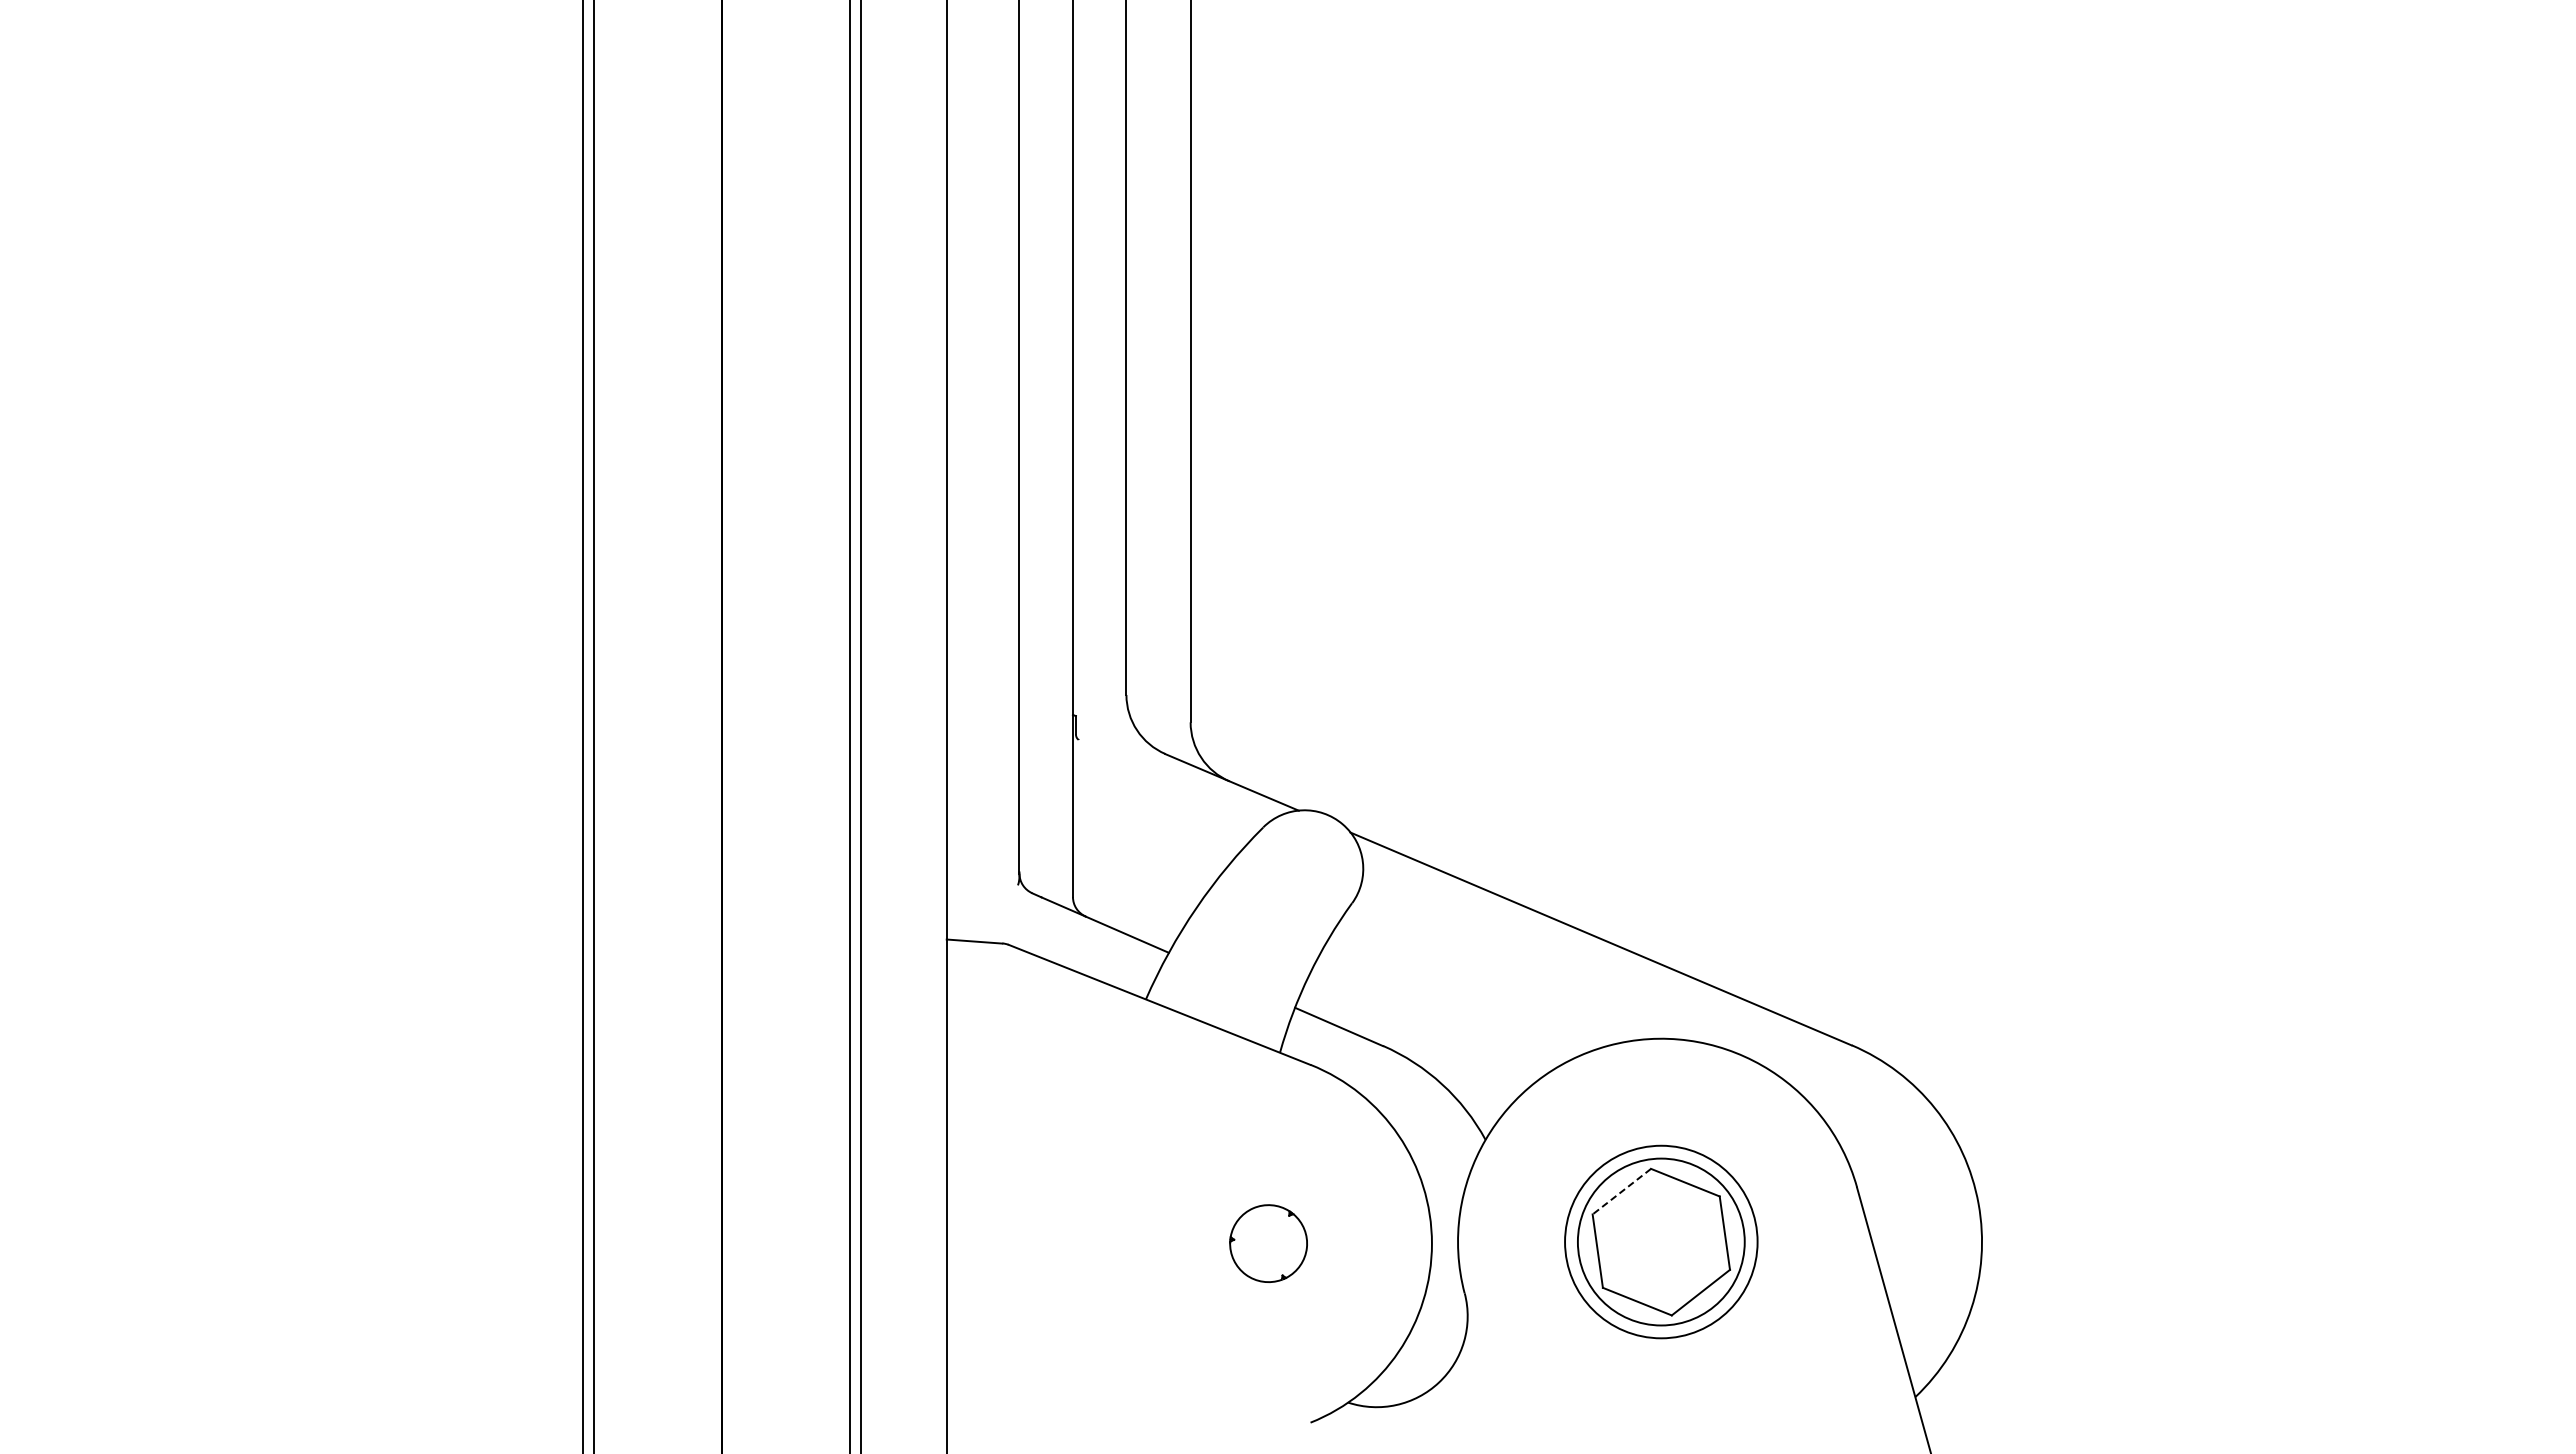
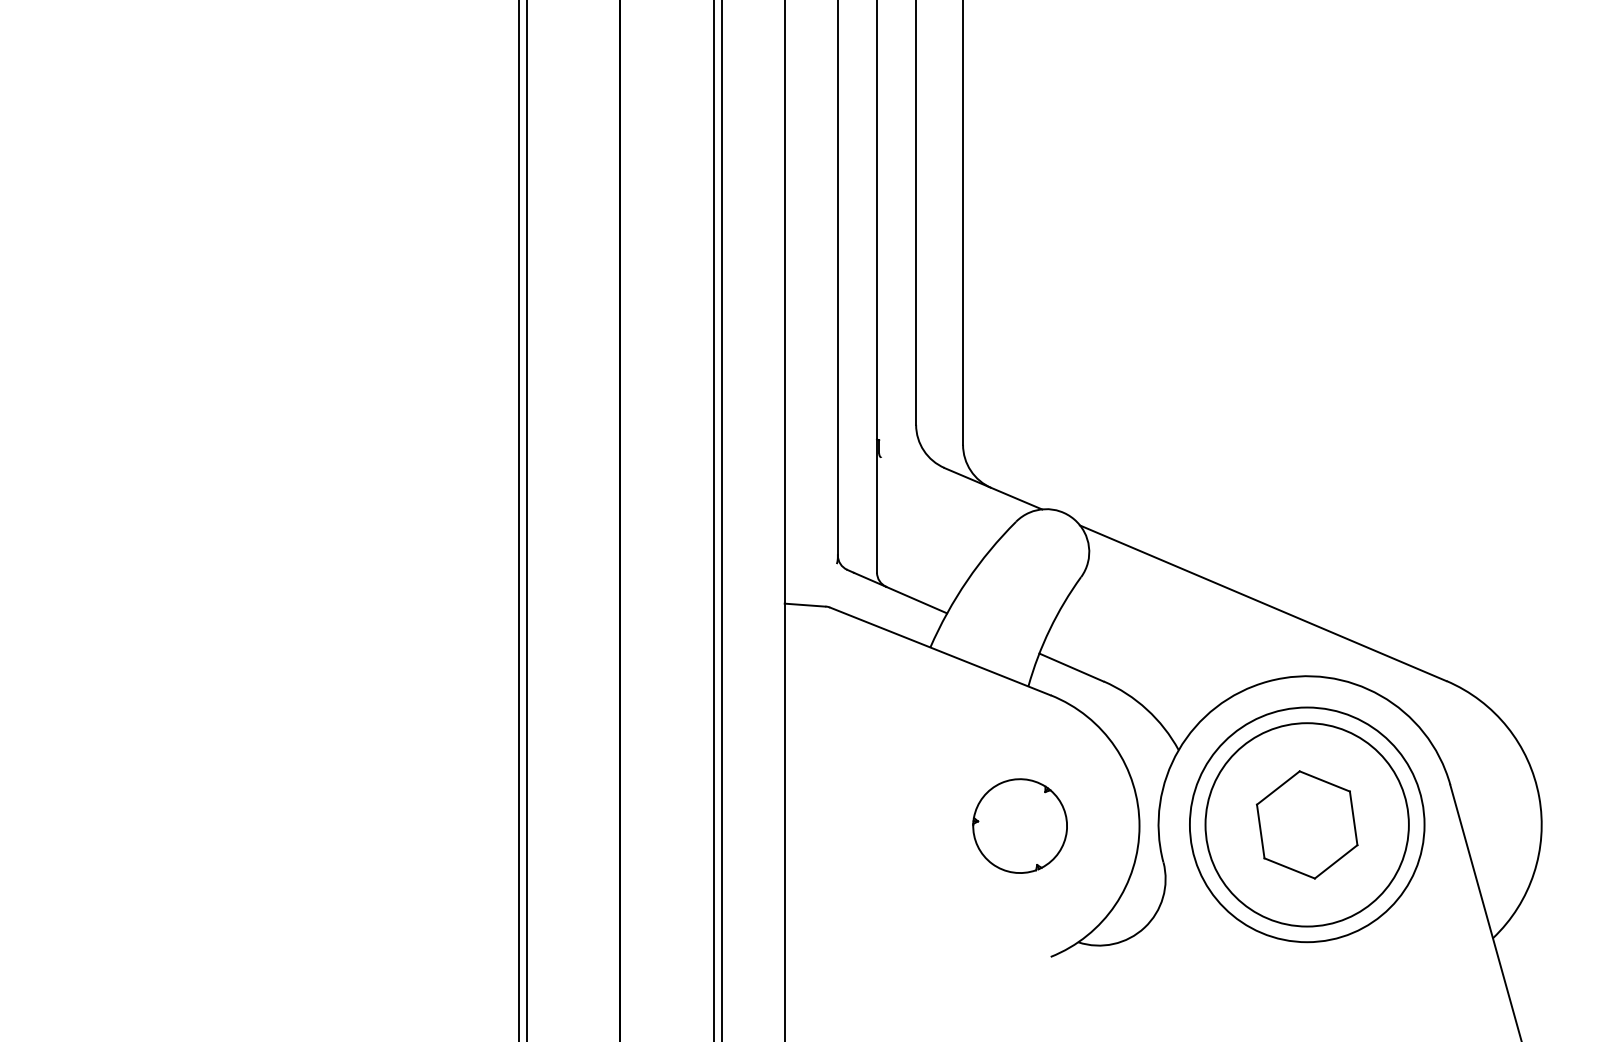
line: (1621, 1191) -> (1278, 787), dashed -> solid
circle: (1660, 1241) -> (1306, 824), size x1.67
circle: (1661, 1241) -> (1307, 824), size x1.67
part: (1268, 1243) -> (1019, 825), size x1.67

